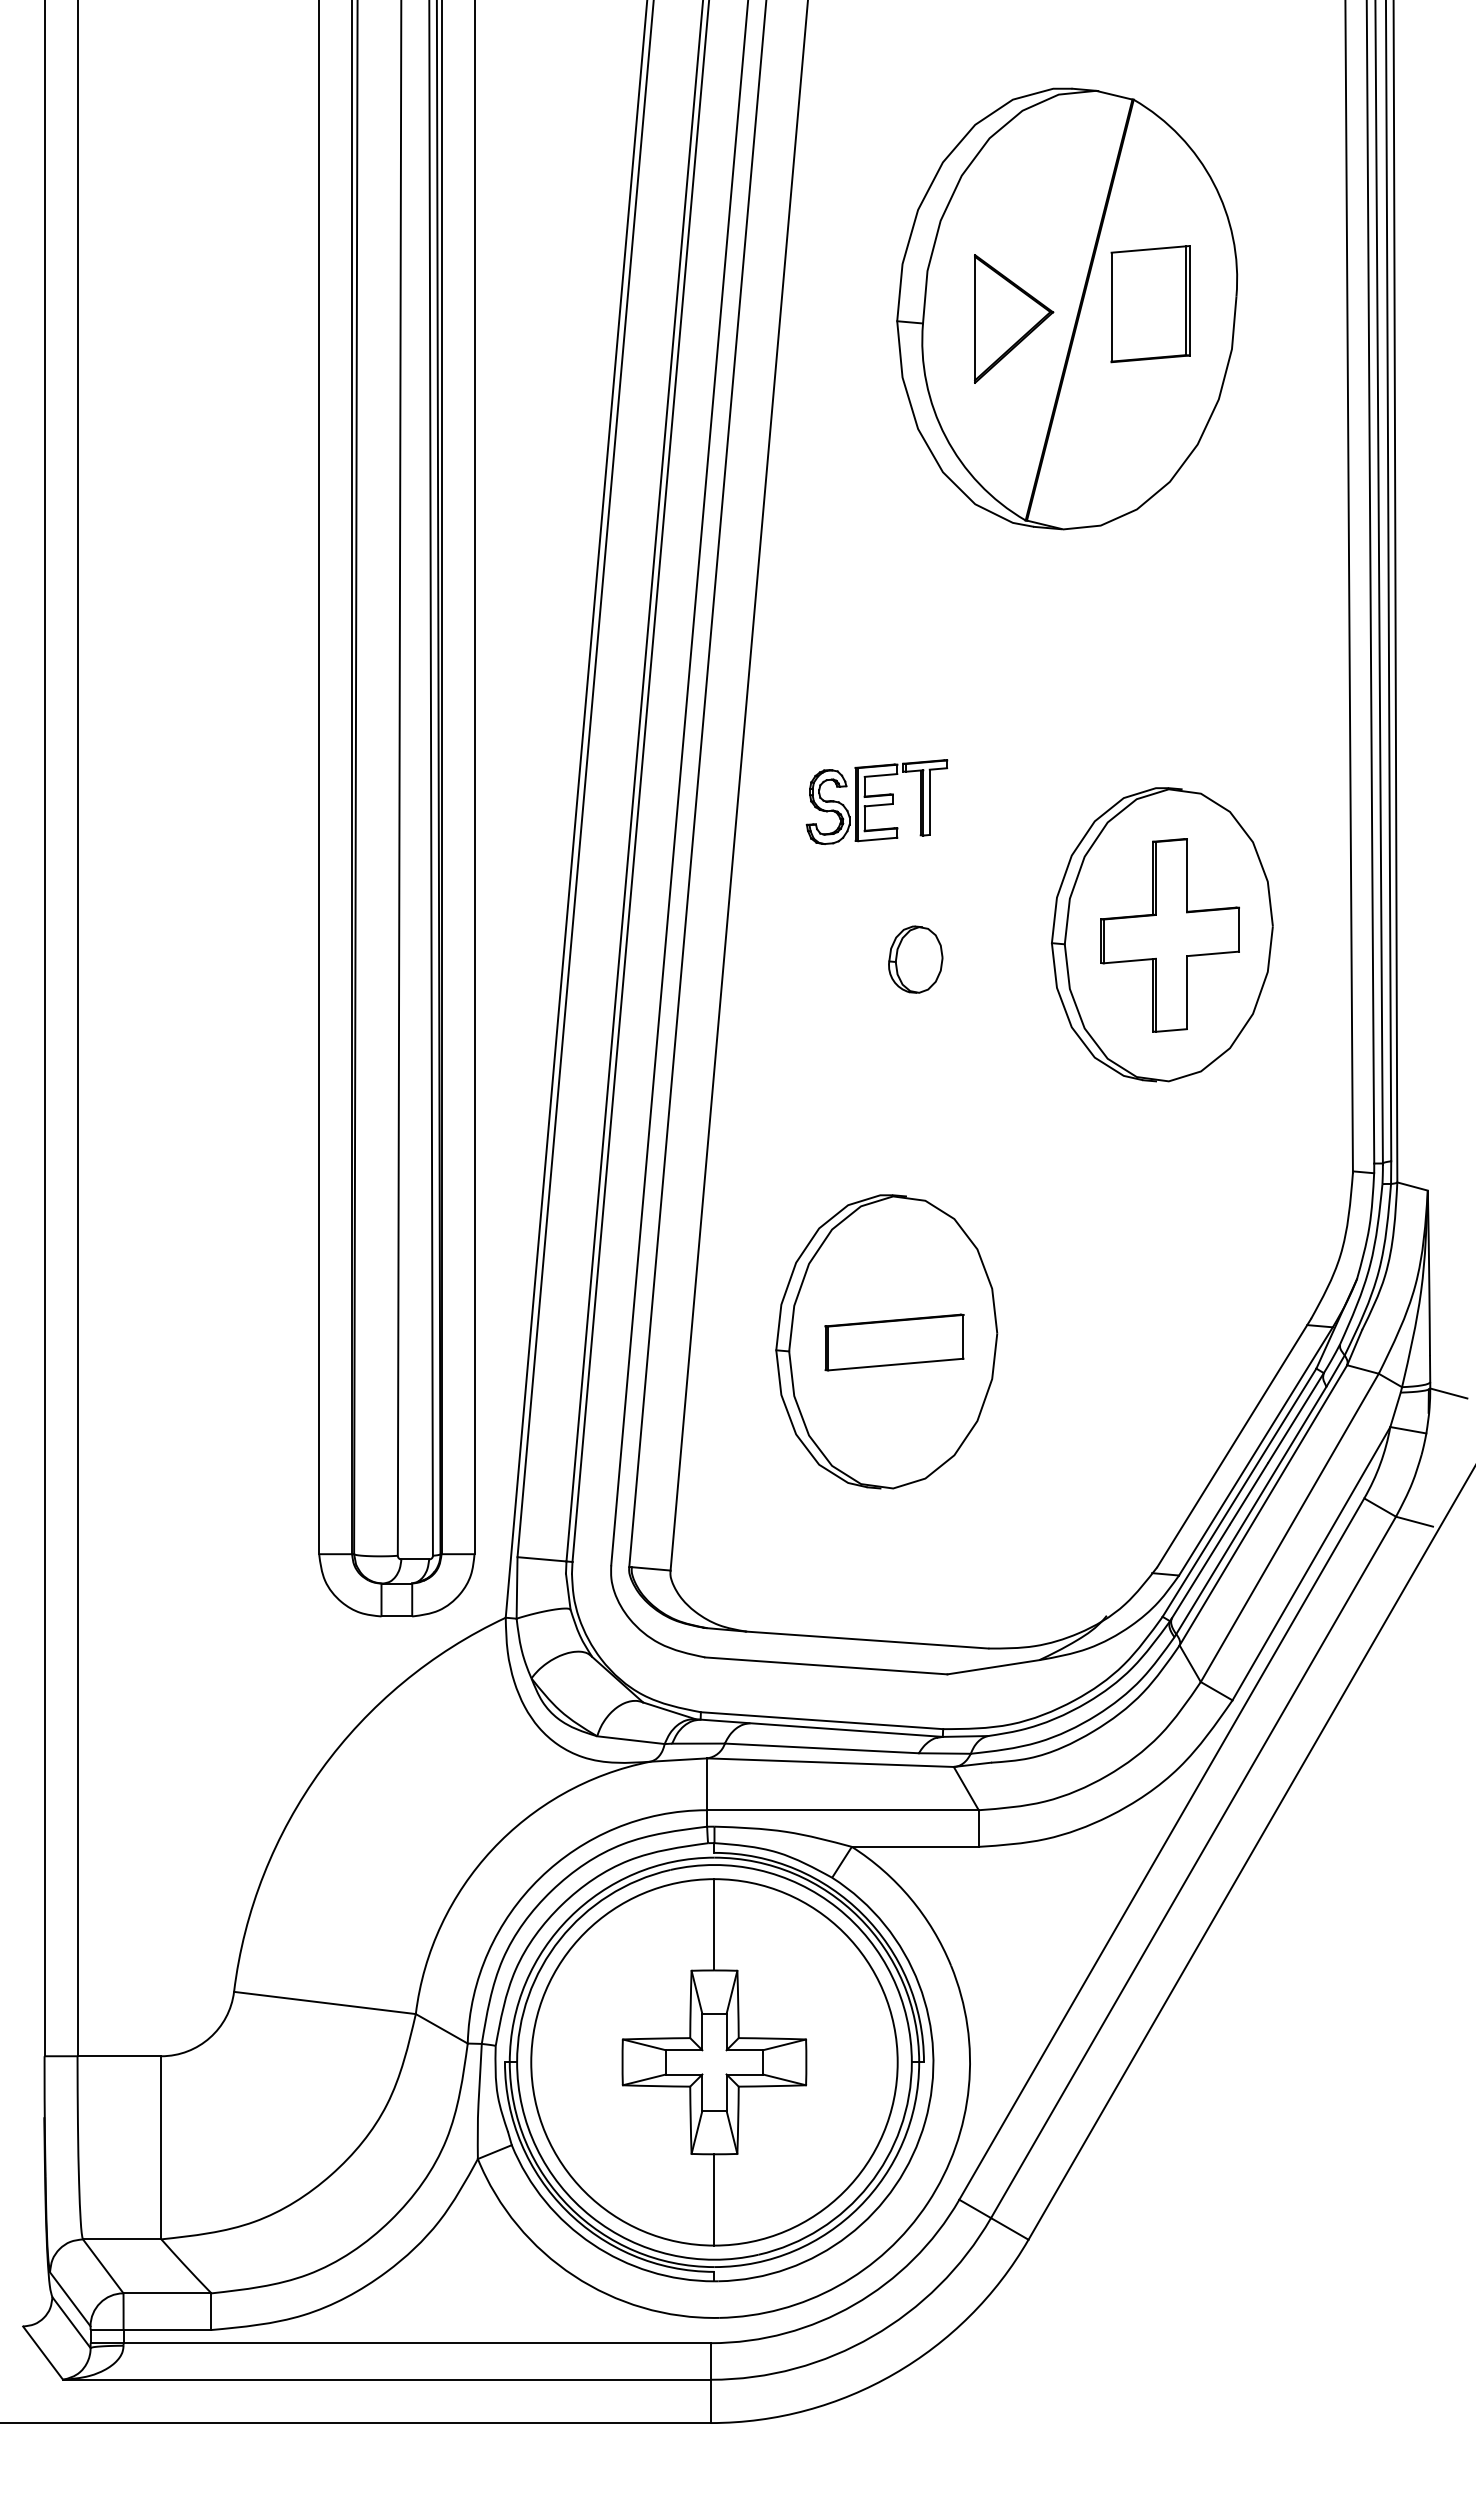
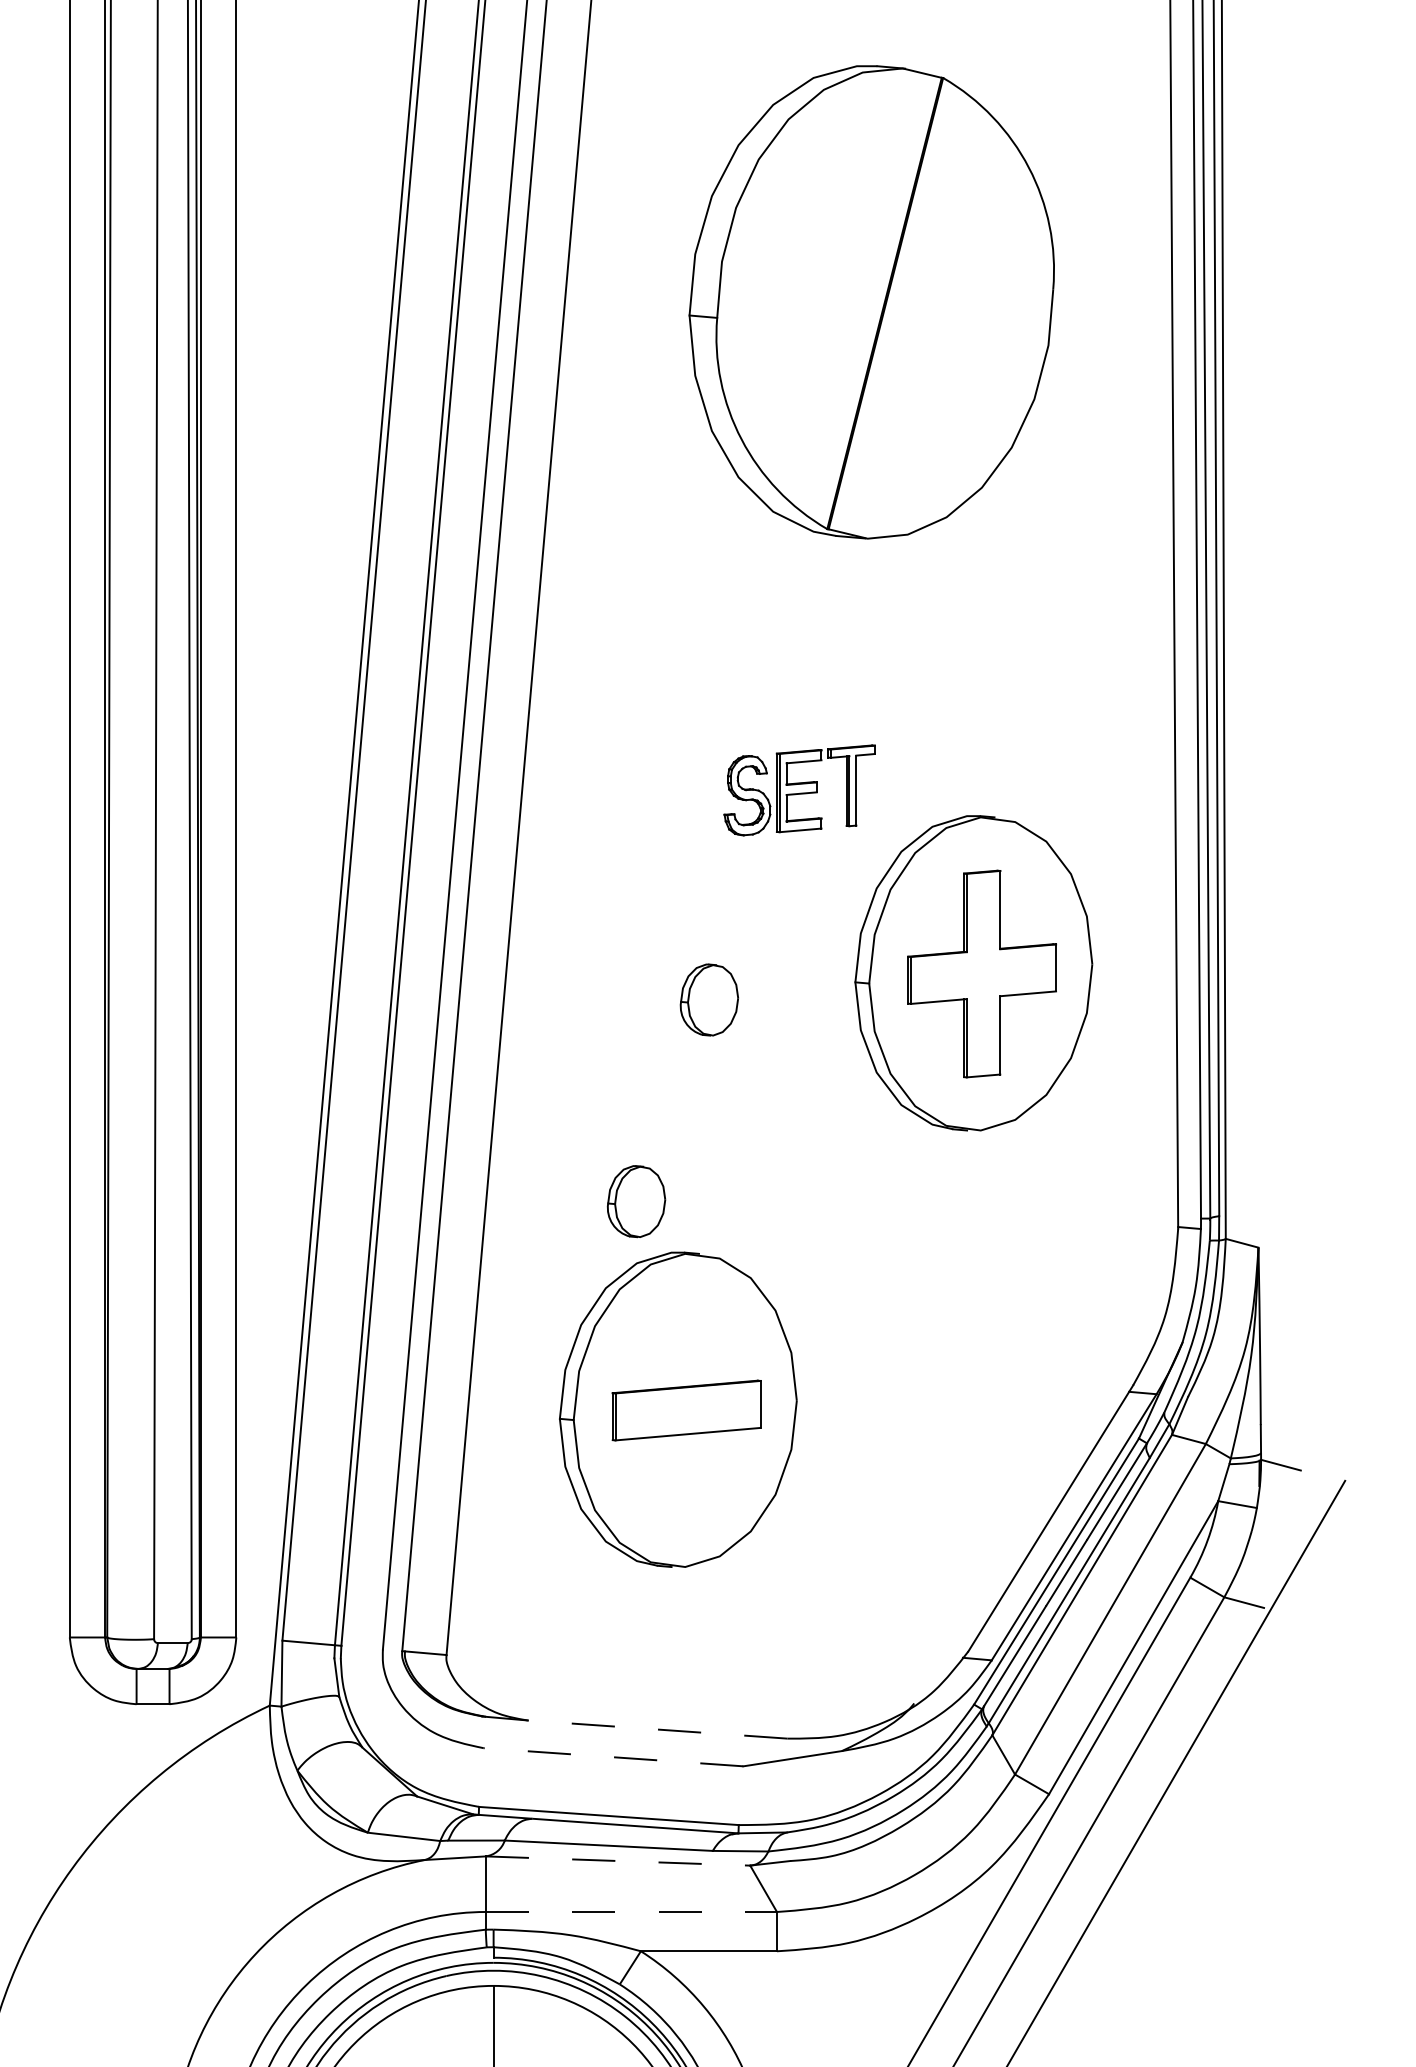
part: (1150, 304) -> (961, 297), removed
part: (1014, 318) -> (815, 312), removed
part: (876, 801) -> (799, 789), moved
part: (847, 1147) -> (636, 1201), added
line: (866, 1640) -> (656, 1730), solid -> dashed
line: (825, 1665) -> (612, 1756), solid -> dashed
line: (830, 1762) -> (618, 1860), solid -> dashed
line: (842, 1810) -> (630, 1912), solid -> dashed

